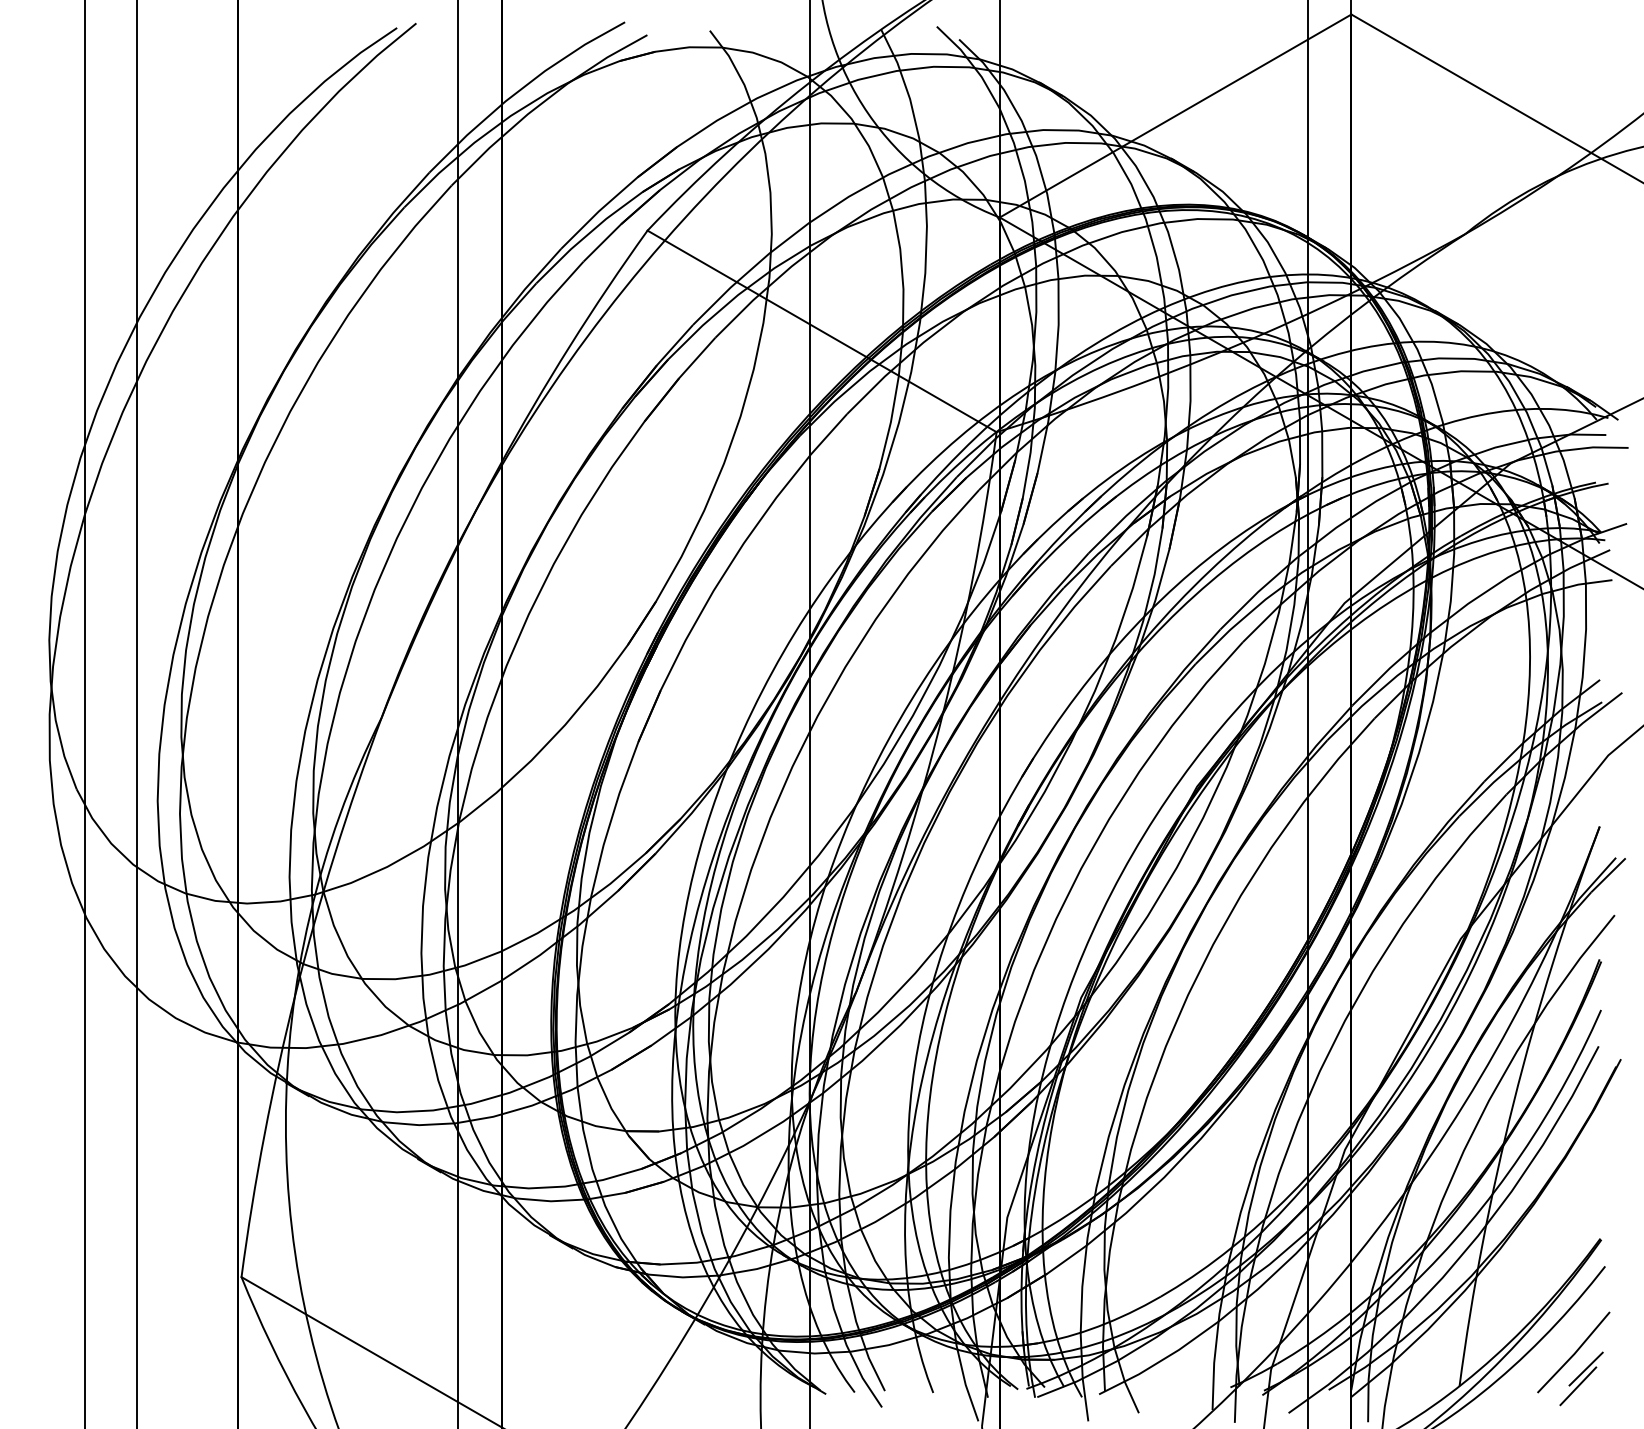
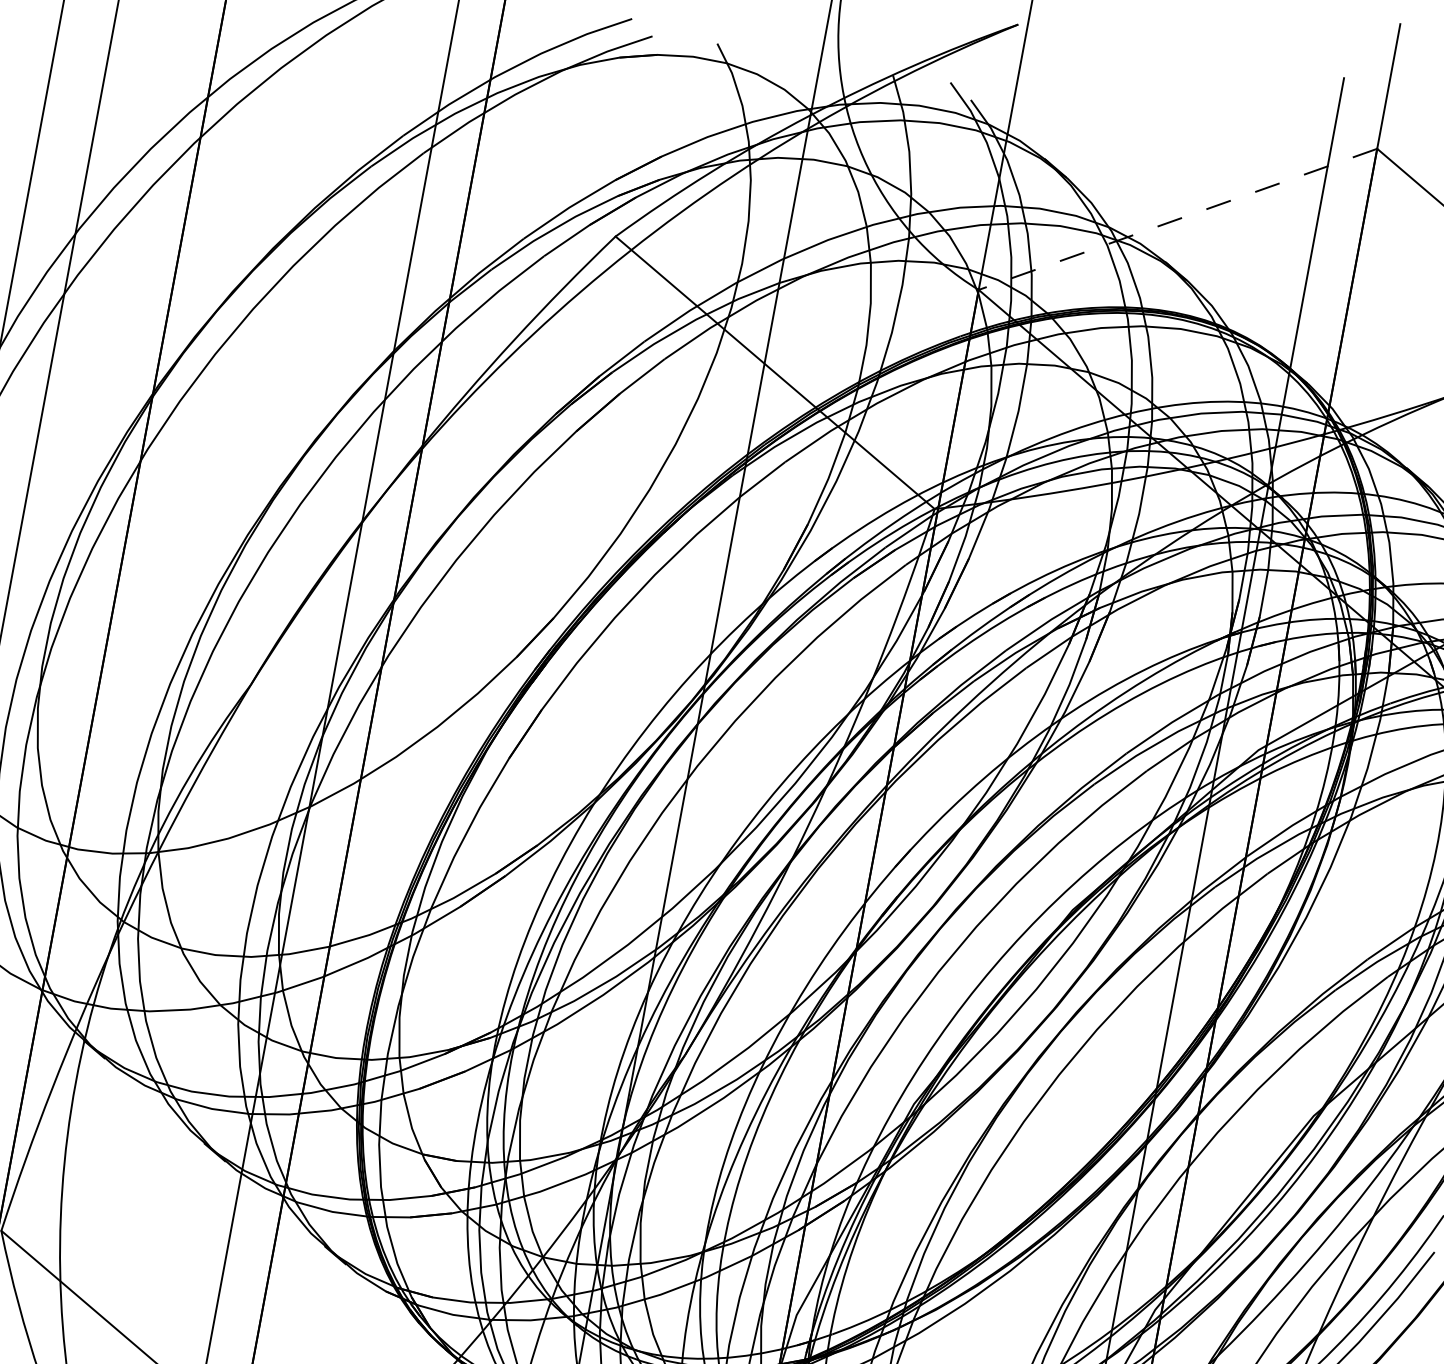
line: (1175, 116) -> (1177, 219), solid -> dashed

